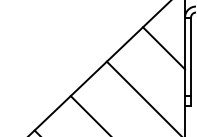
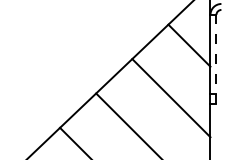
line: (191, 61) -> (216, 58), solid -> dashed

